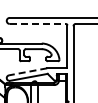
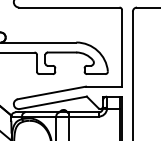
line: (38, 23) -> (70, 6), dashed -> solid
line: (27, 71) -> (50, 92), dashed -> solid

